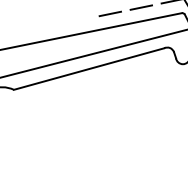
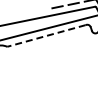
line: (89, 68) -> (46, 35), solid -> dashed

